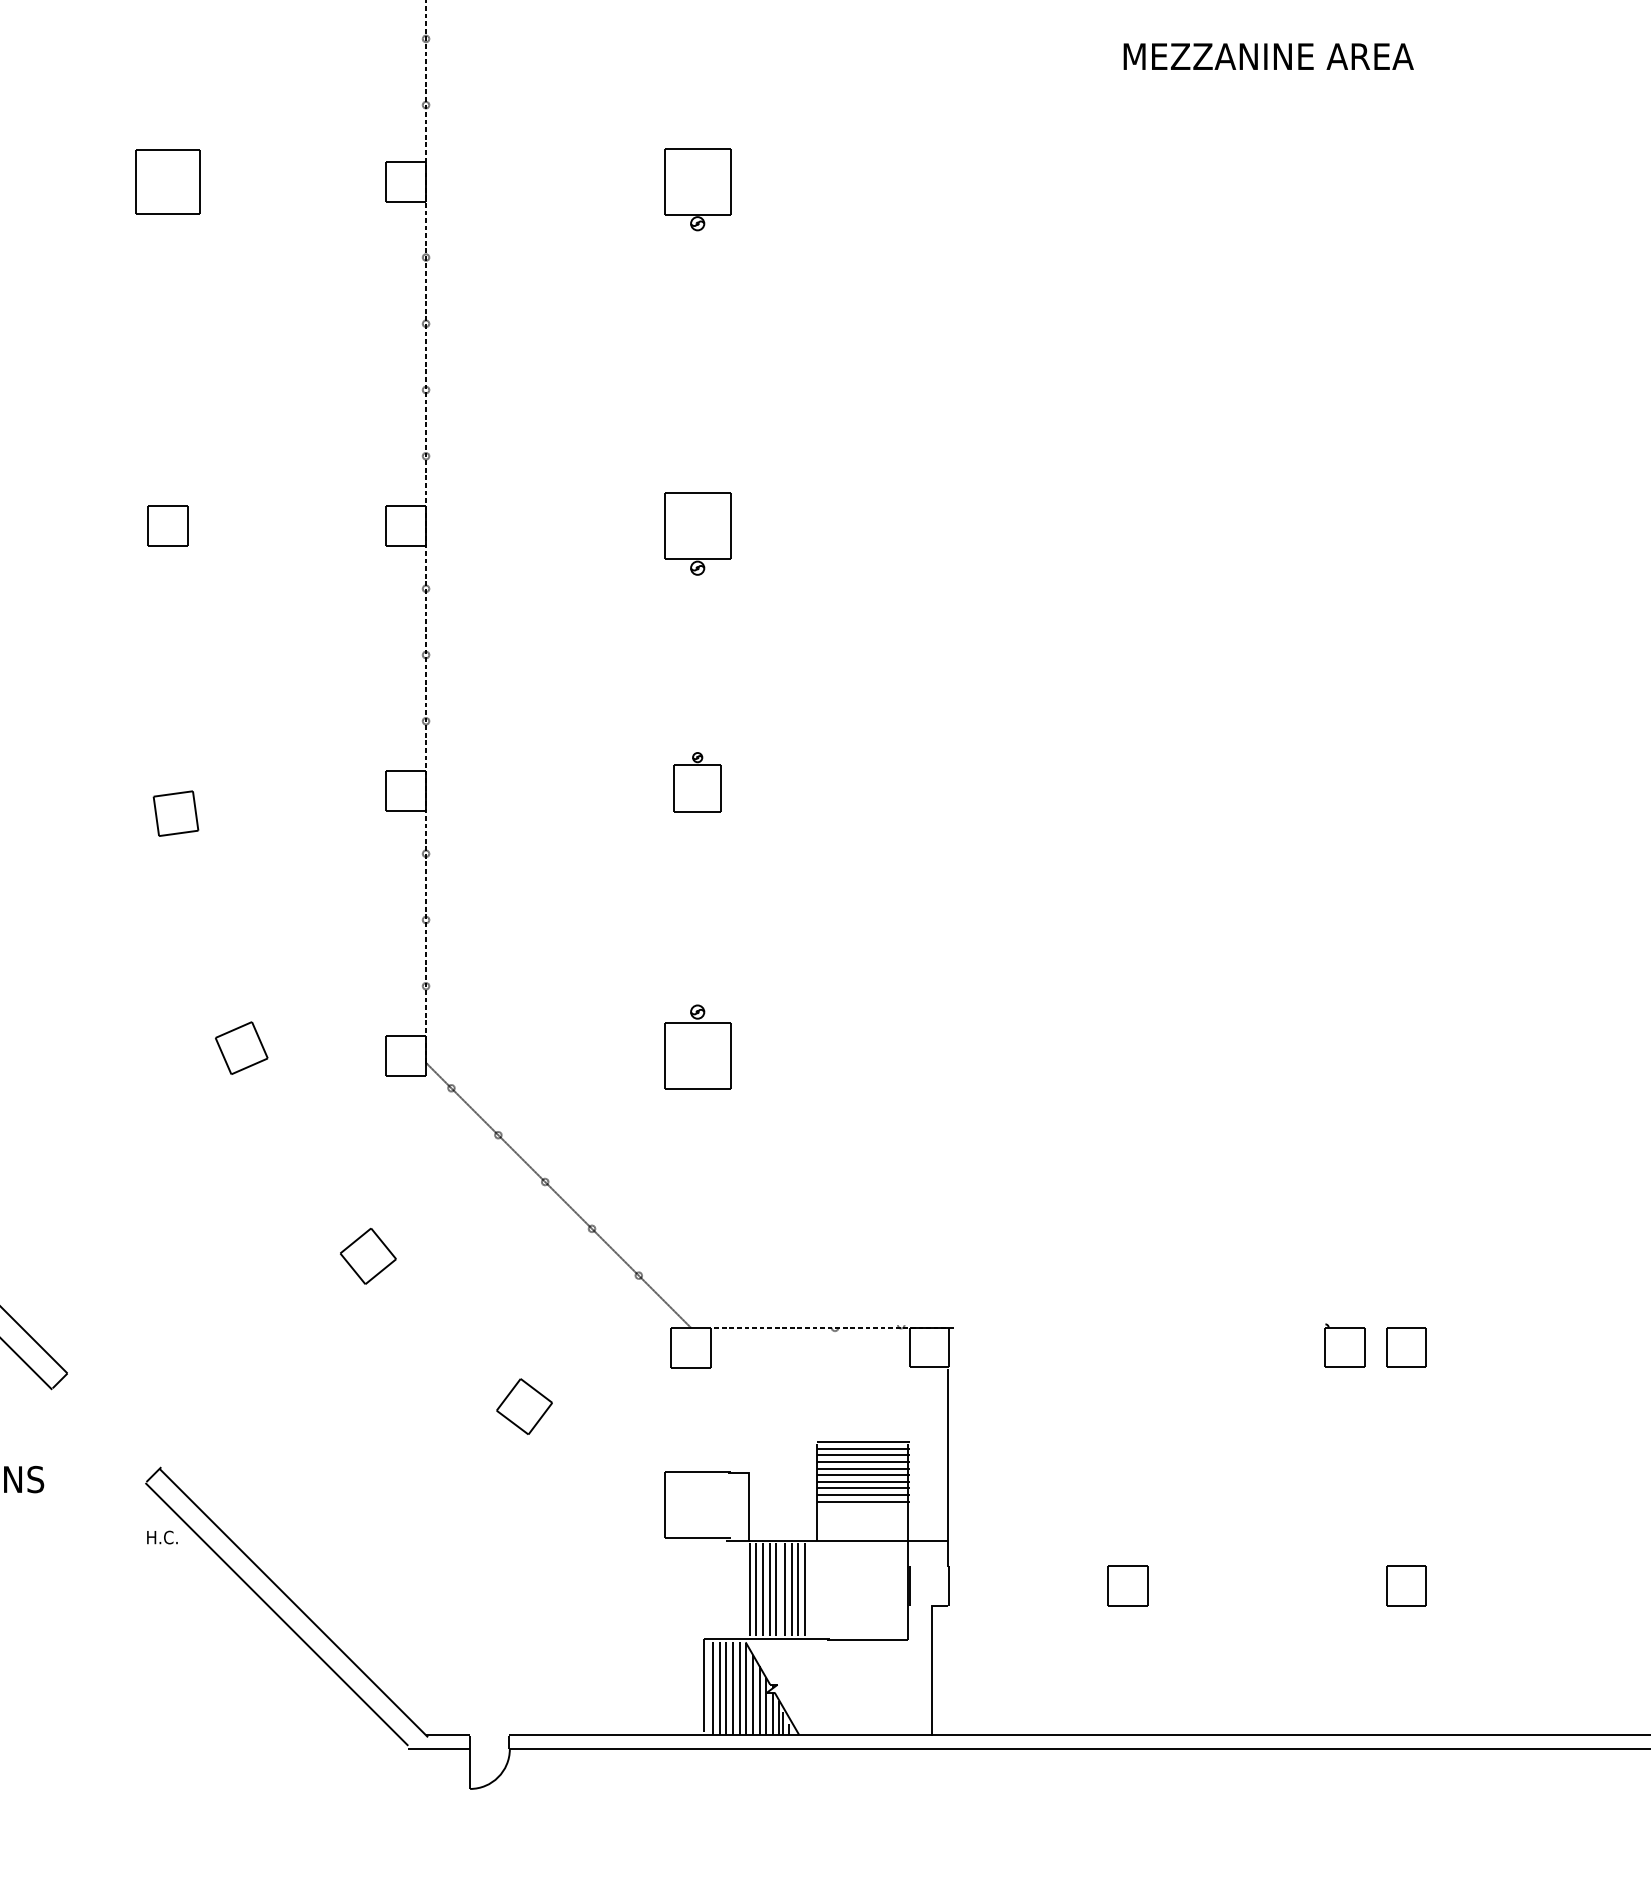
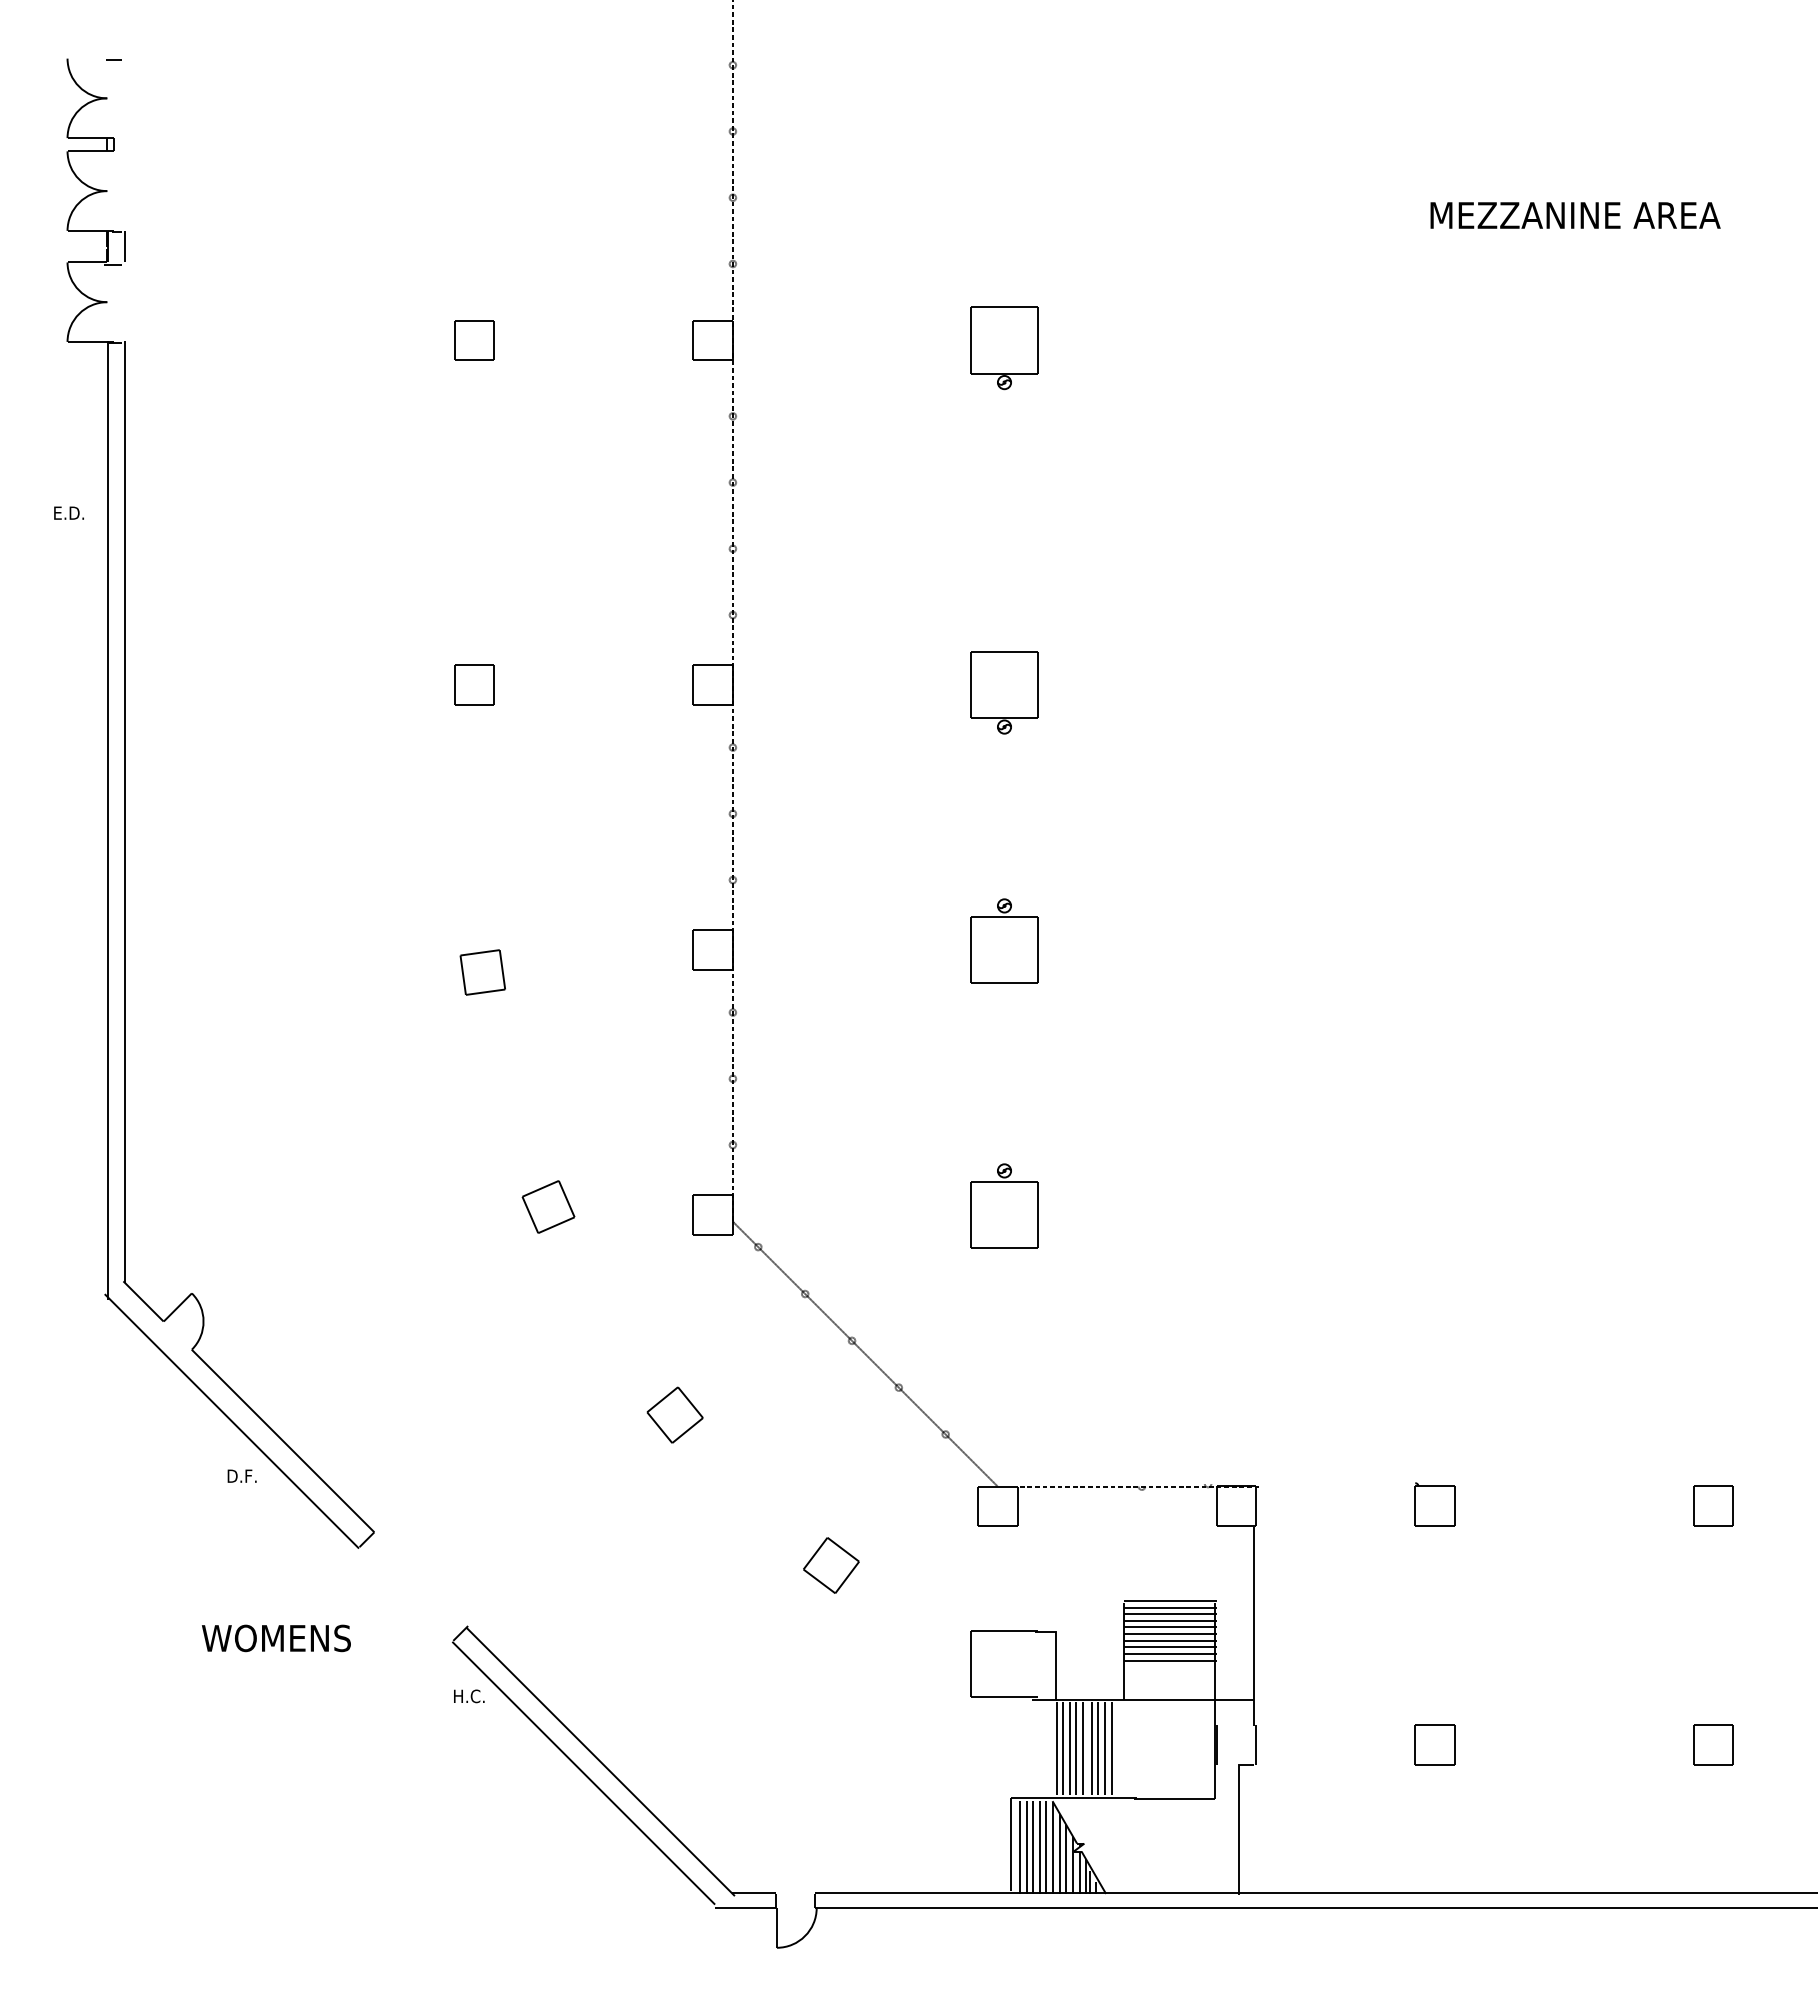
part: (167, 181) -> (474, 340), size x0.62
part: (697, 781) -> (1004, 940), size x1.43
part: (1344, 1345) -> (1434, 1504), moved

